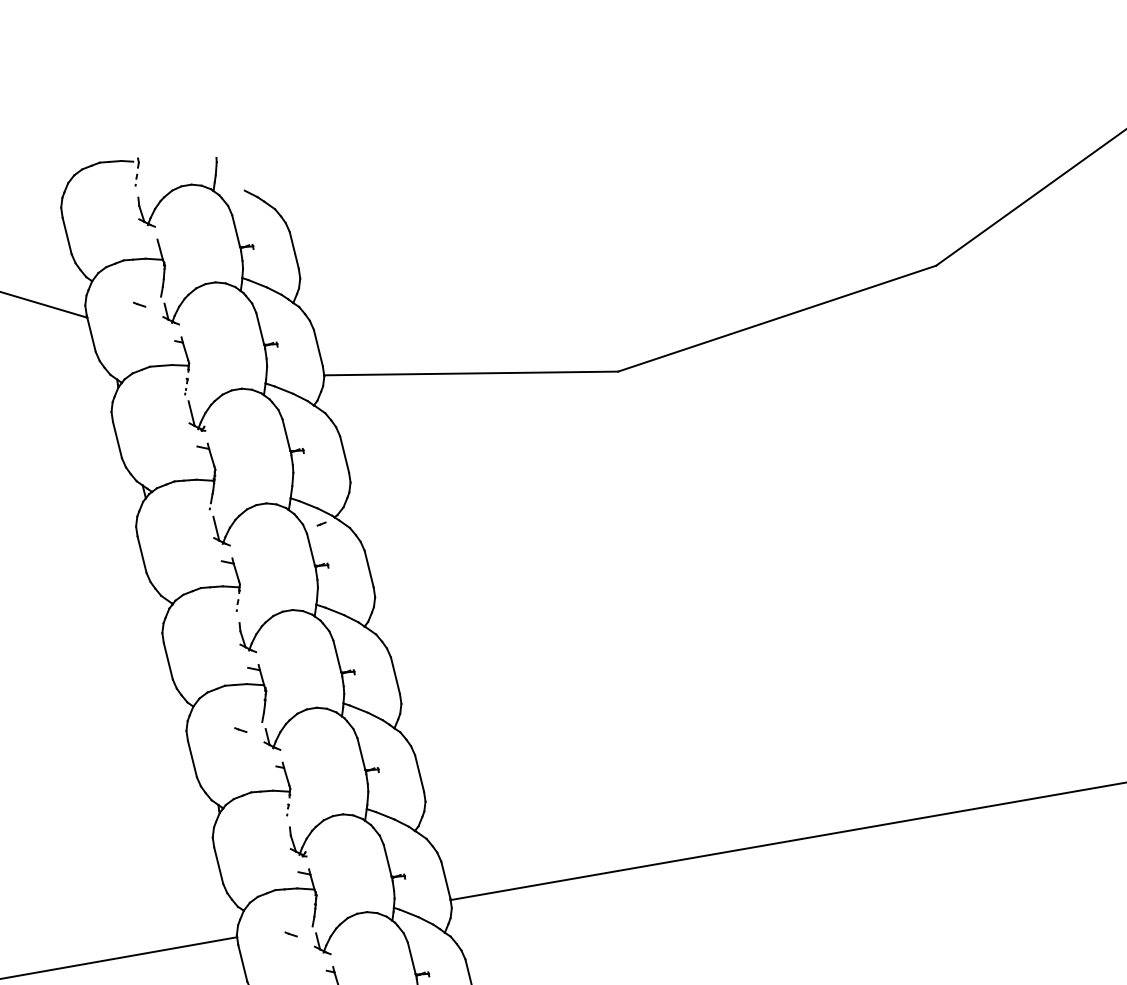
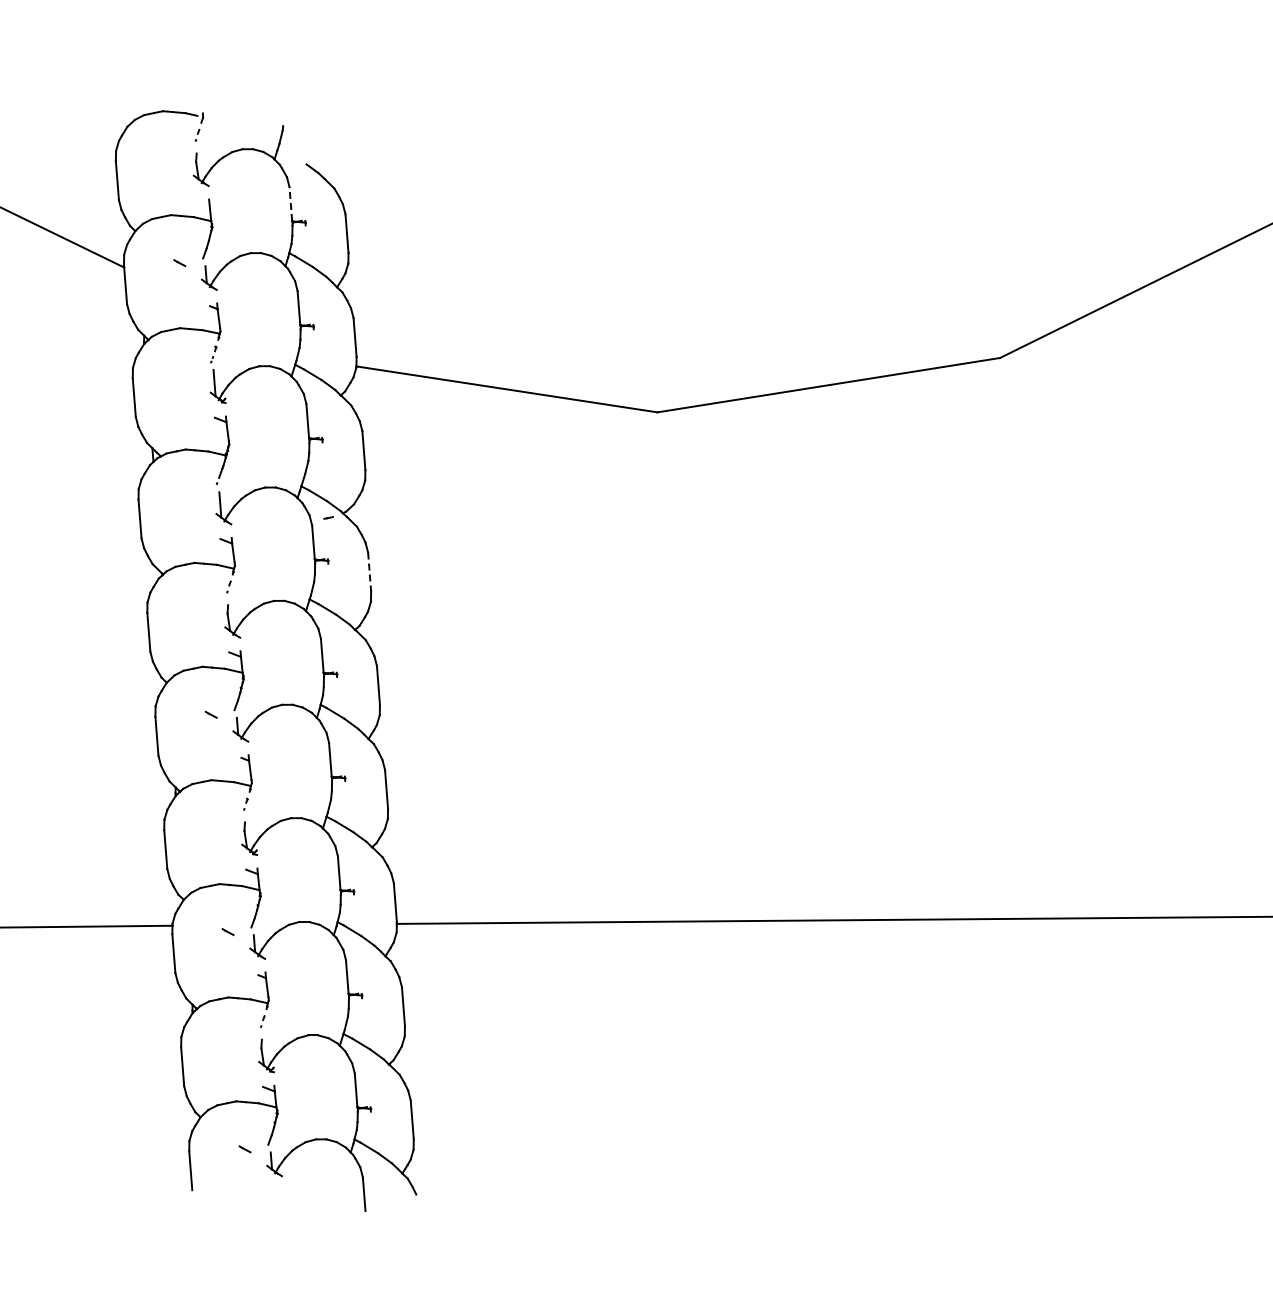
line: (235, 231) -> (290, 204), solid -> dashed
line: (369, 569) -> (369, 572), solid -> dashed

